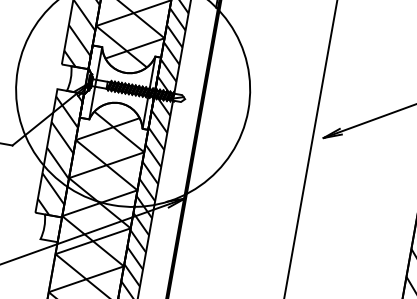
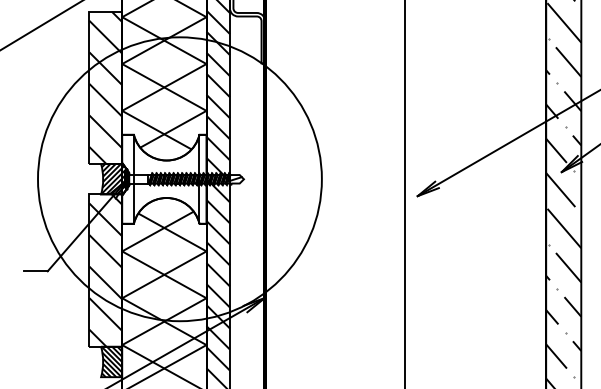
hatch: (79, 80) -> (113, 179), added
hatch: (51, 227) -> (111, 361), added

